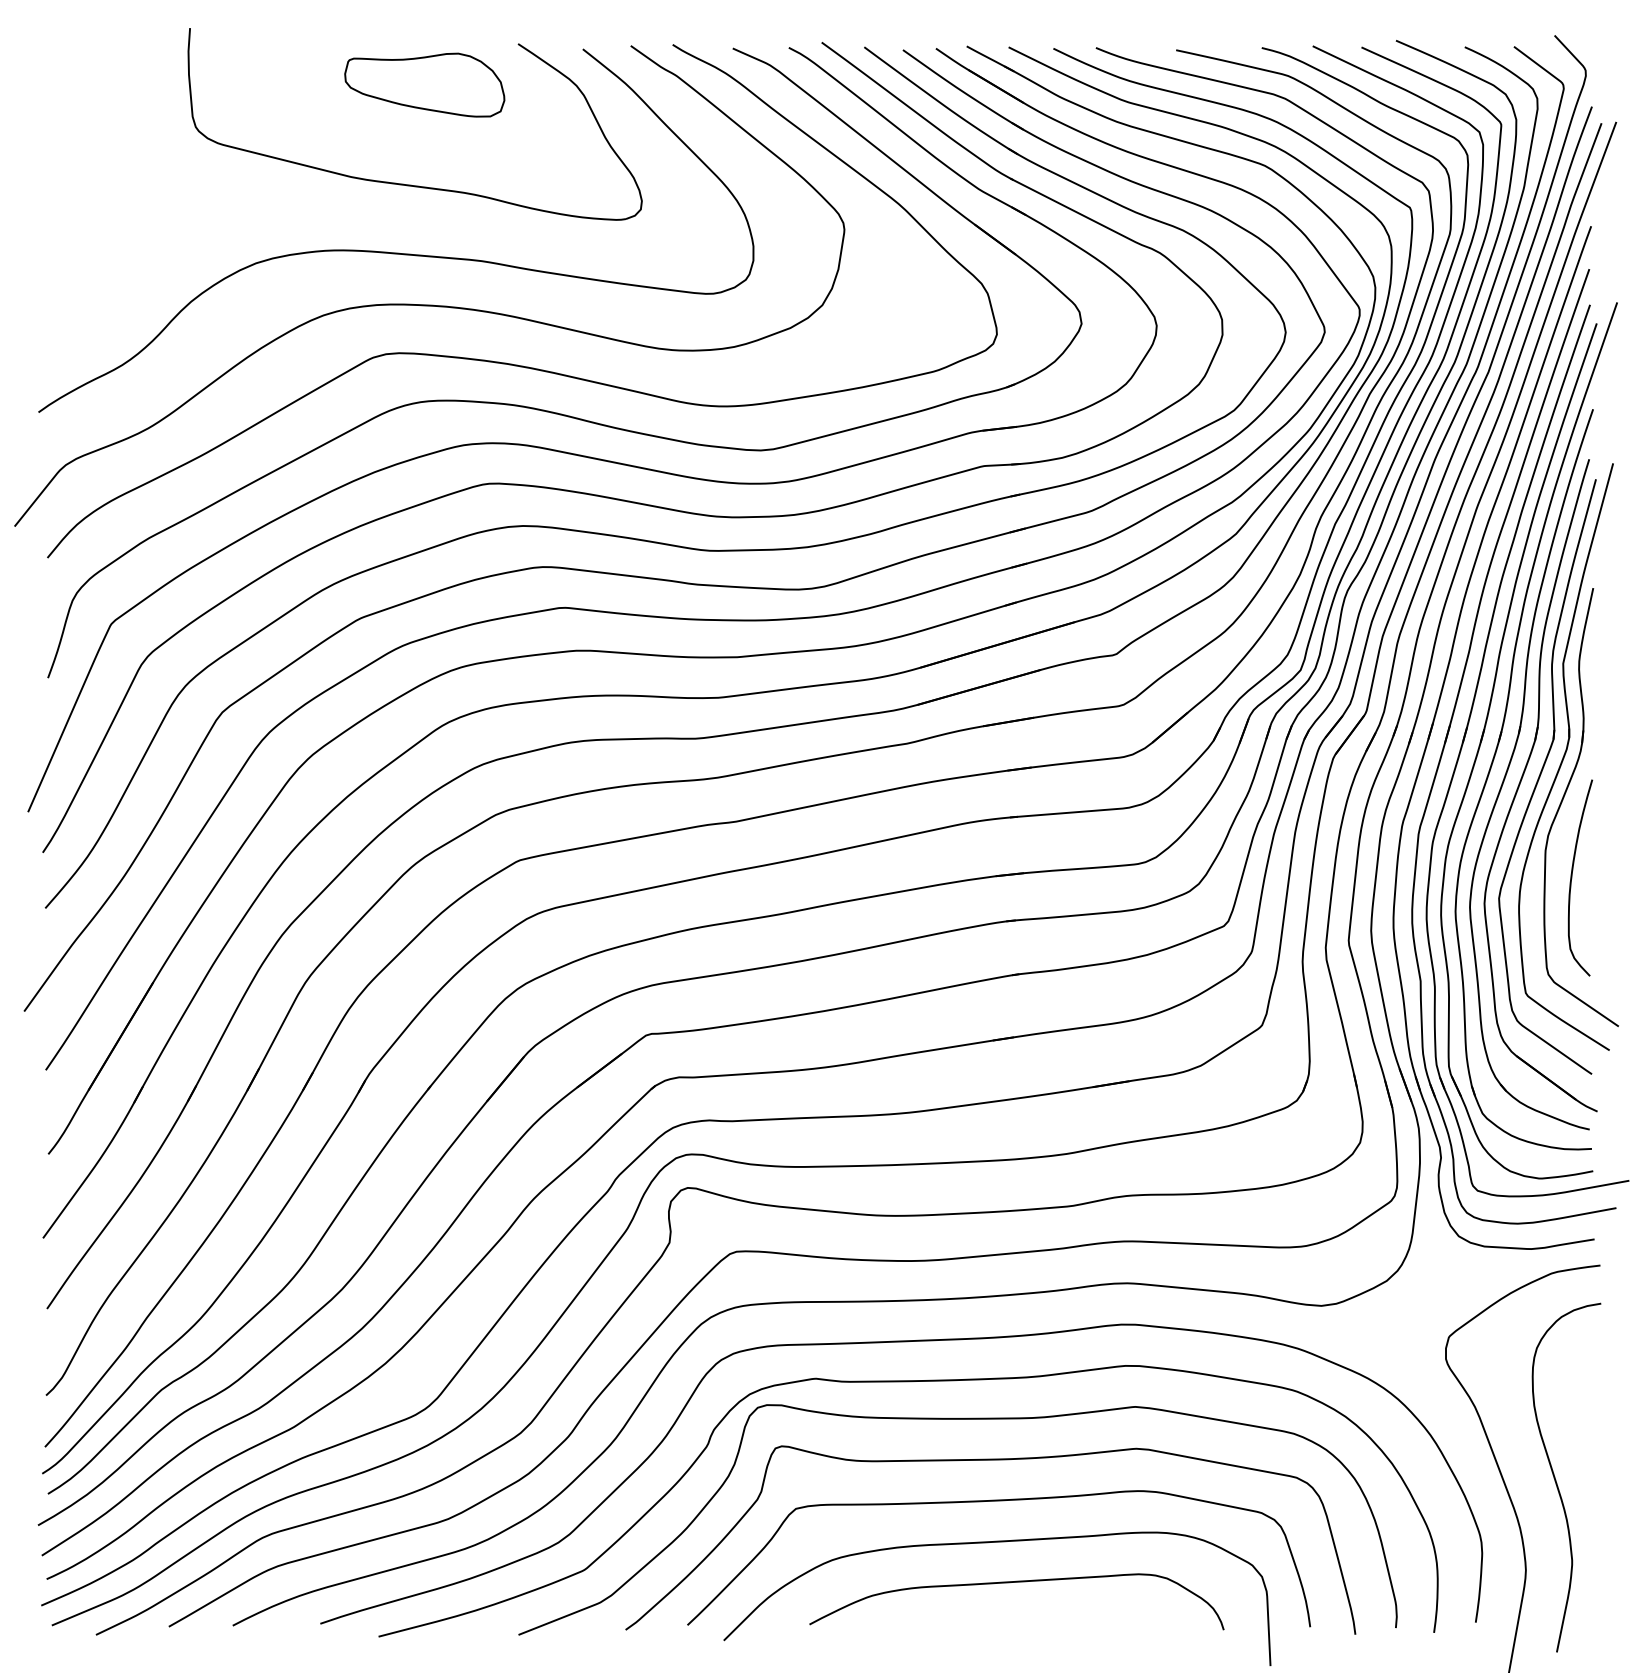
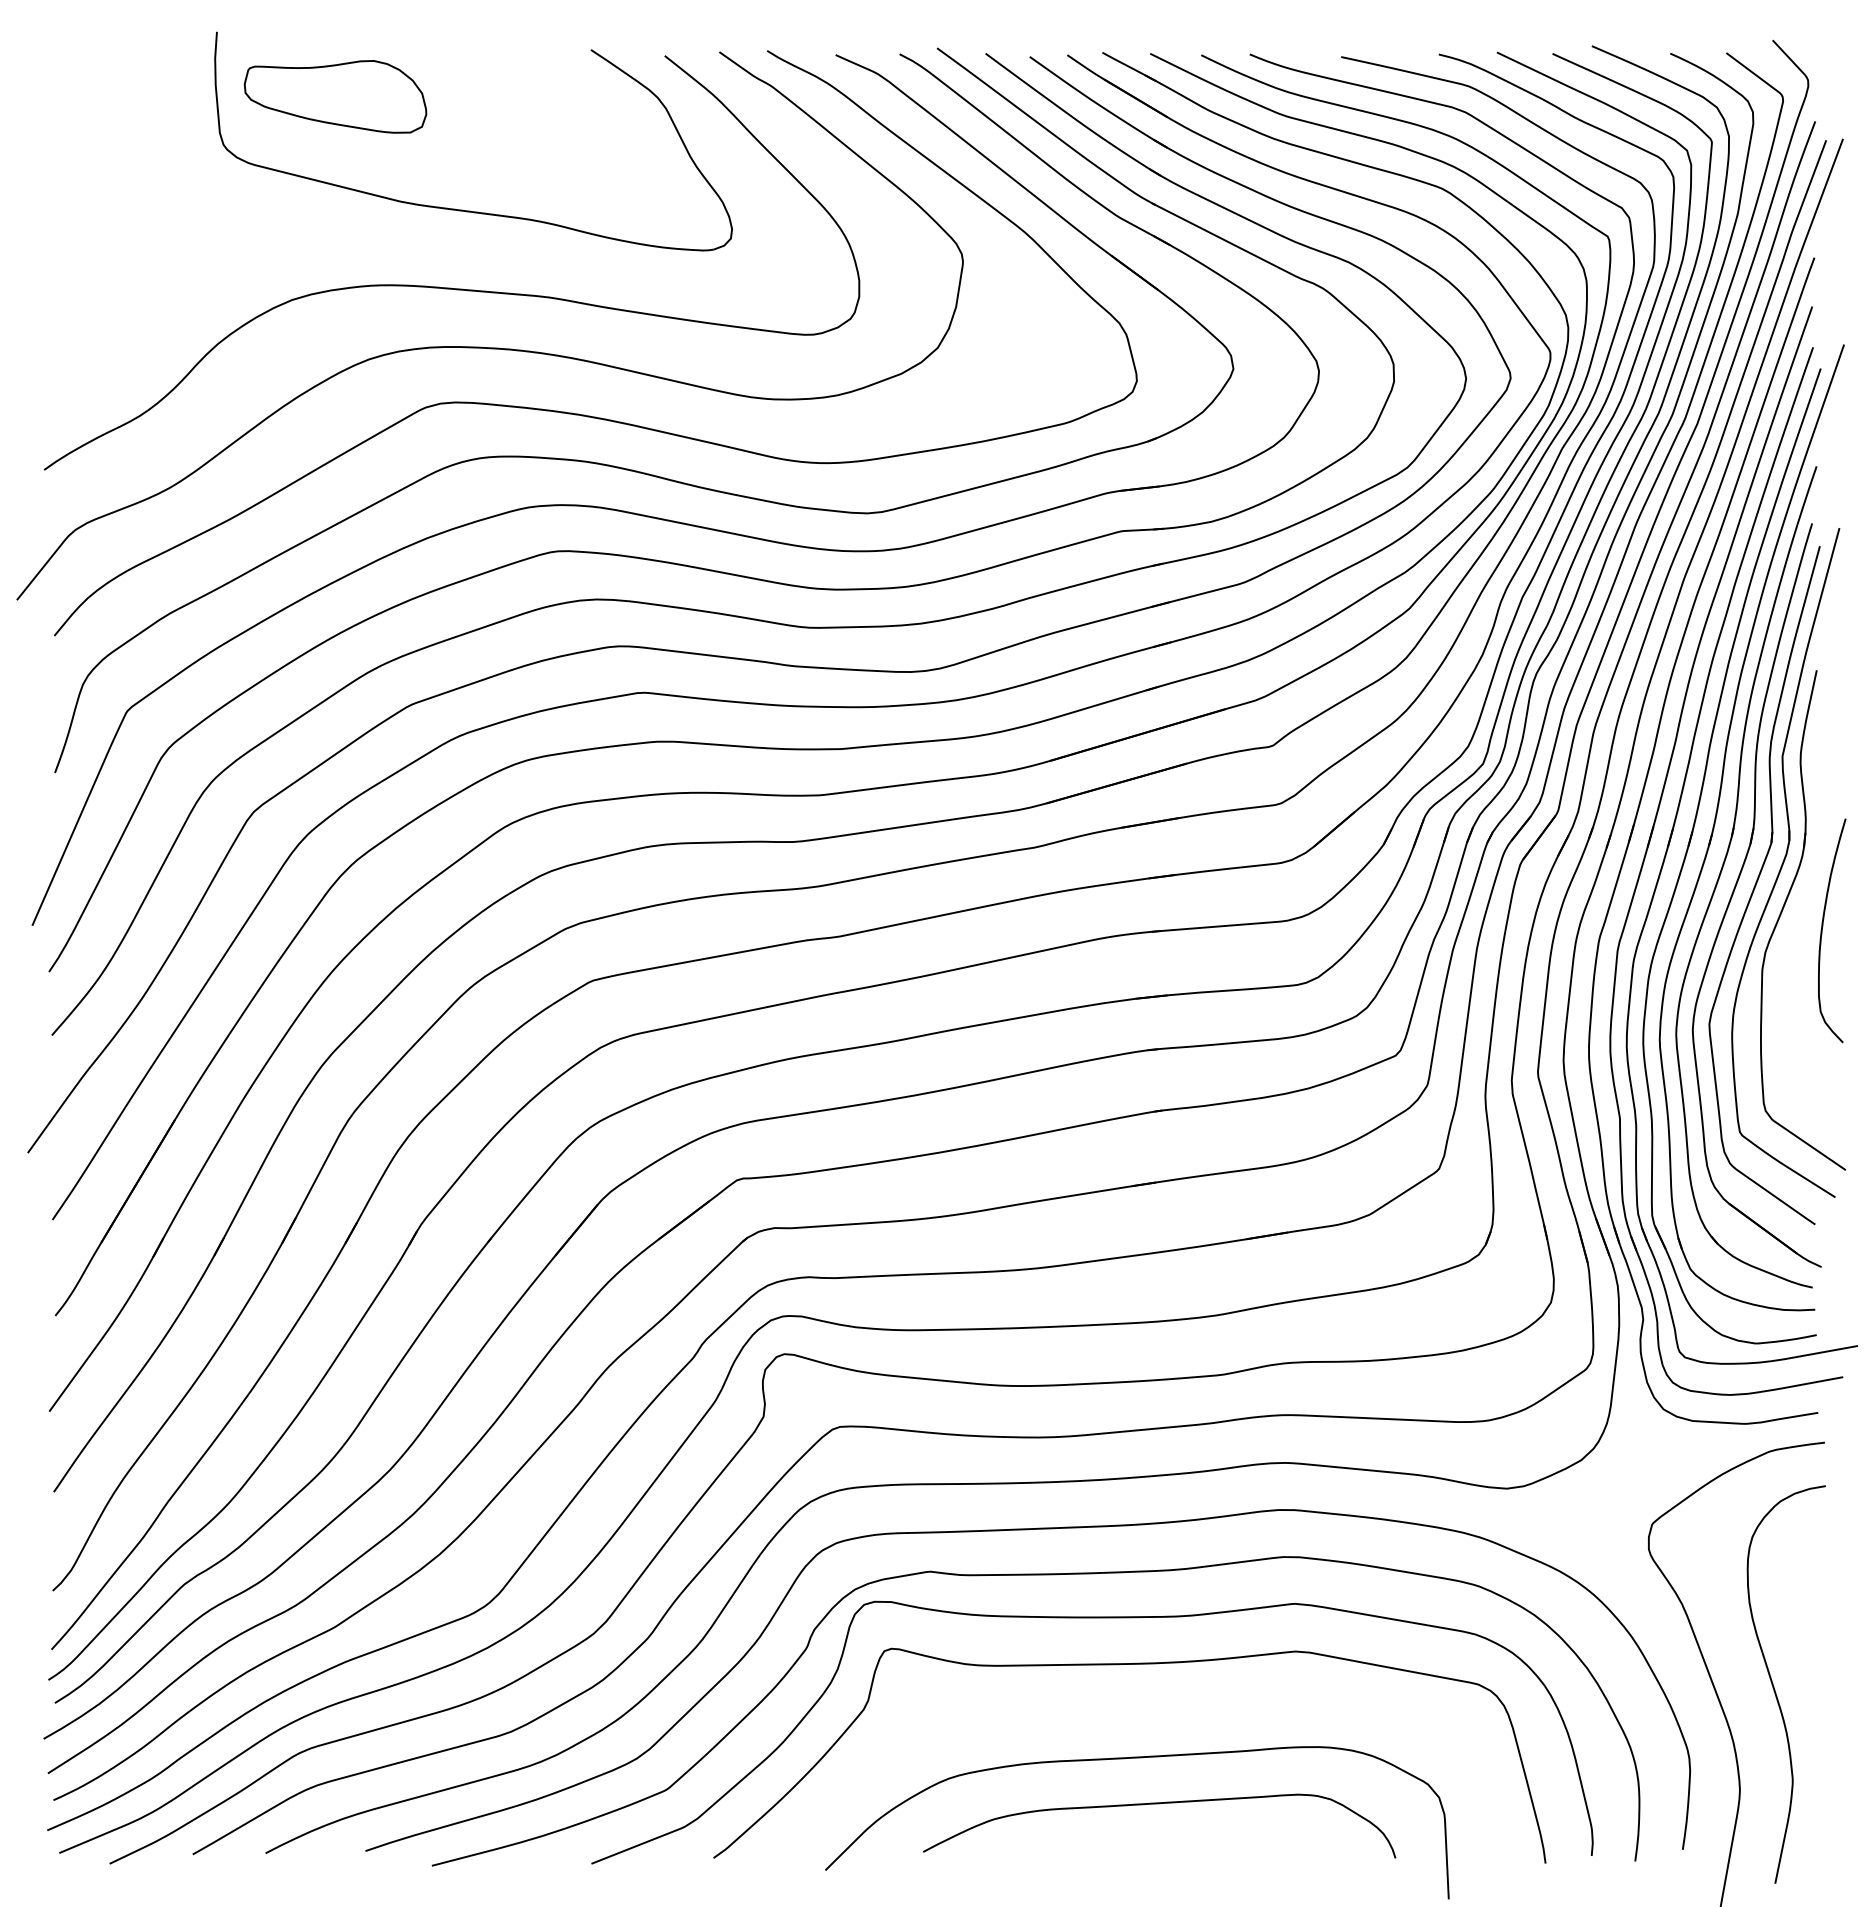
part: (424, 84) -> (335, 96), moved
curve: (1572, 874) -> (1823, 926), moved
curve: (998, 1501) -> (1138, 1711), removed

